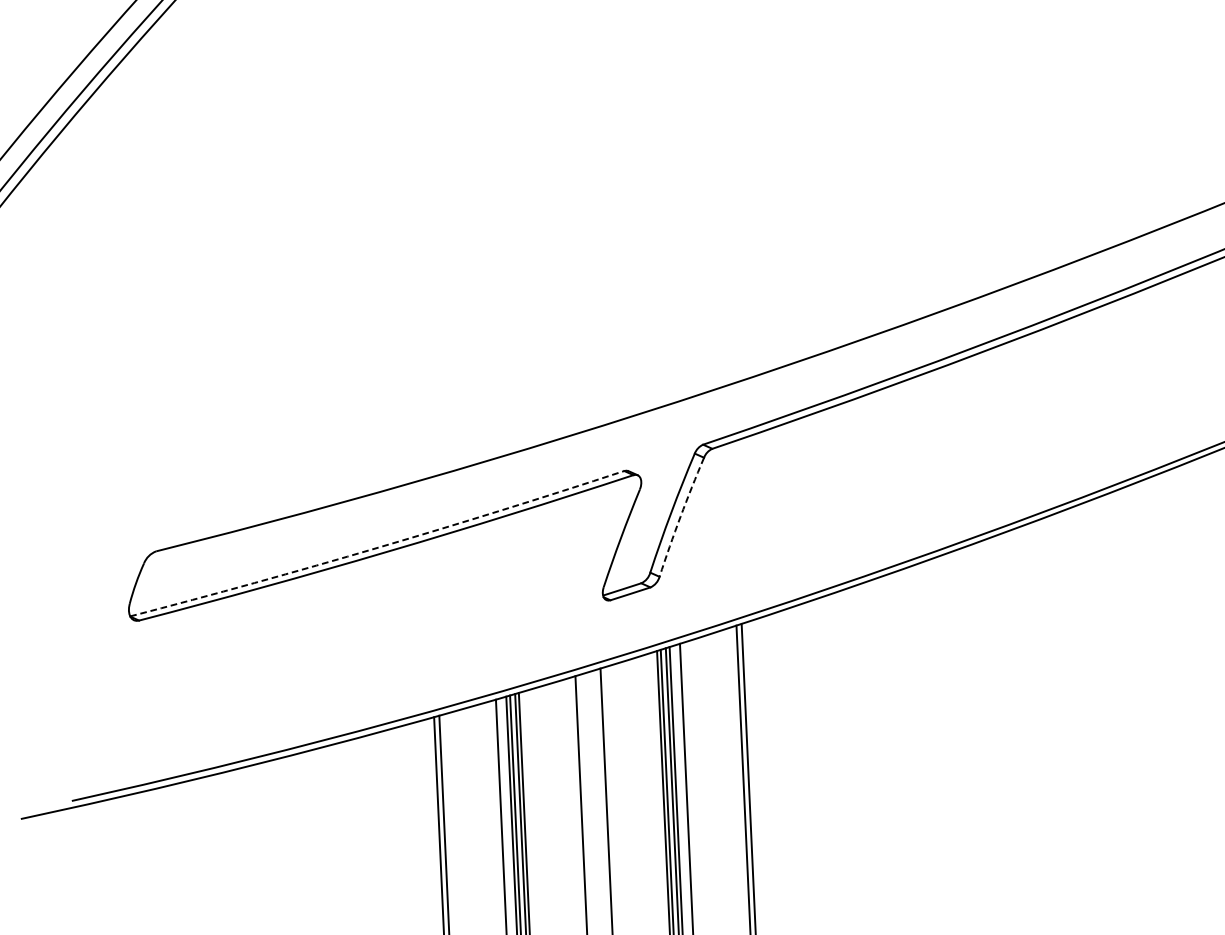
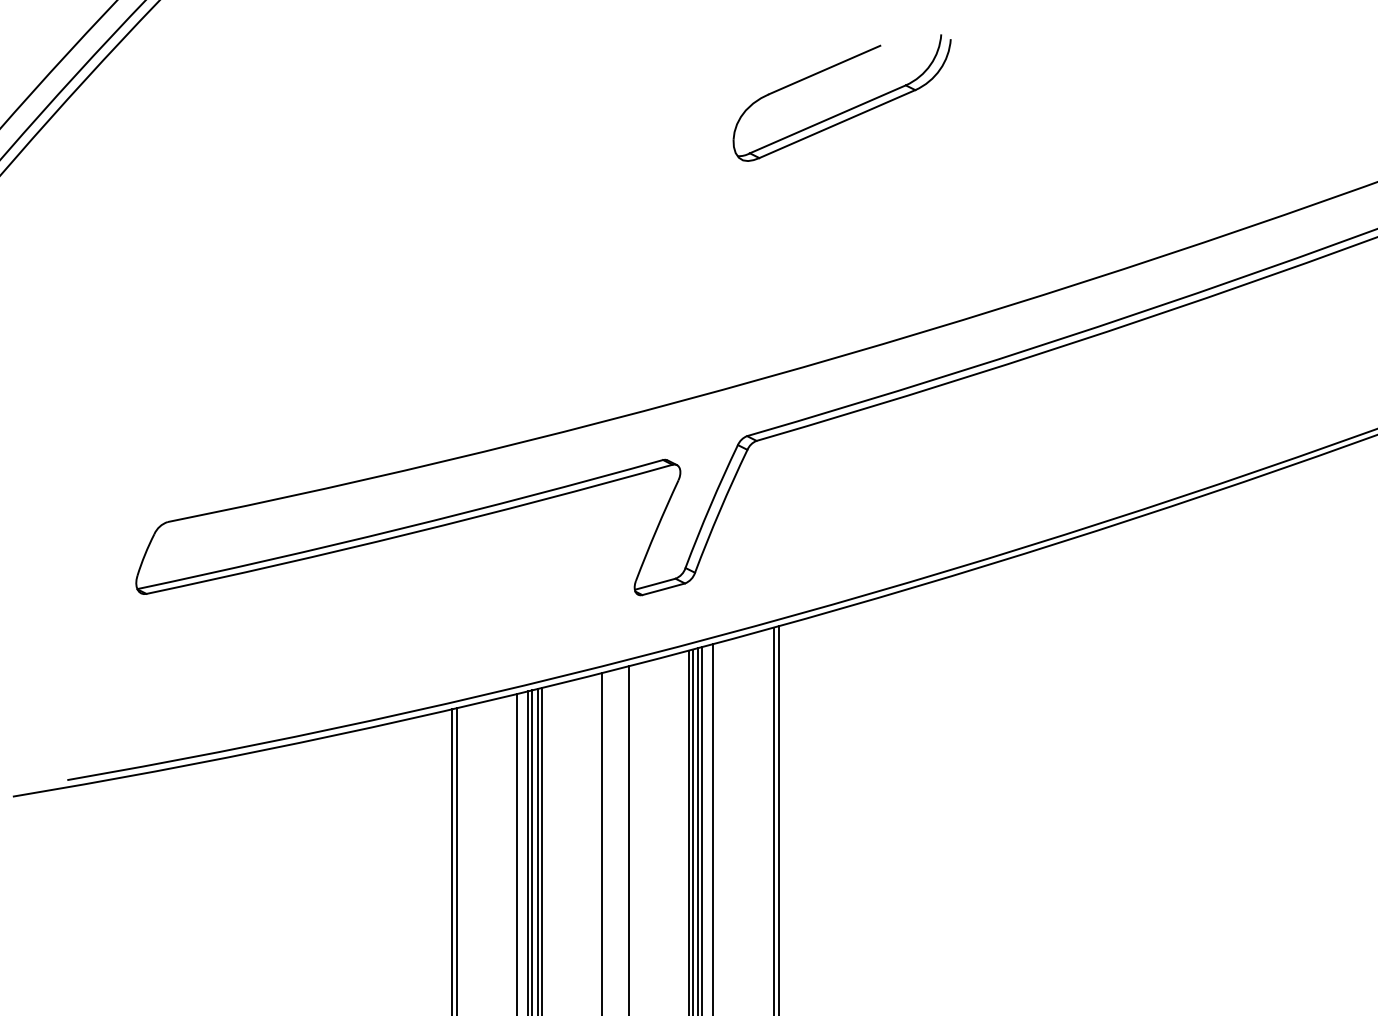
part: (784, 129) -> (847, 109), added
arc: (680, 516) -> (719, 510), dashed -> solid
arc: (378, 547) -> (401, 528), dashed -> solid

